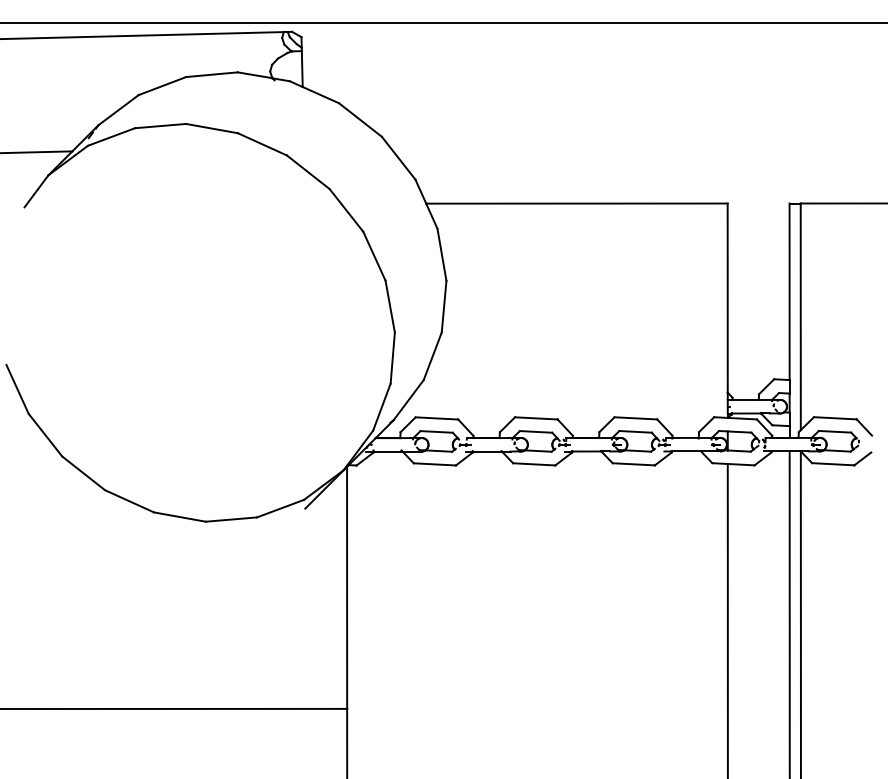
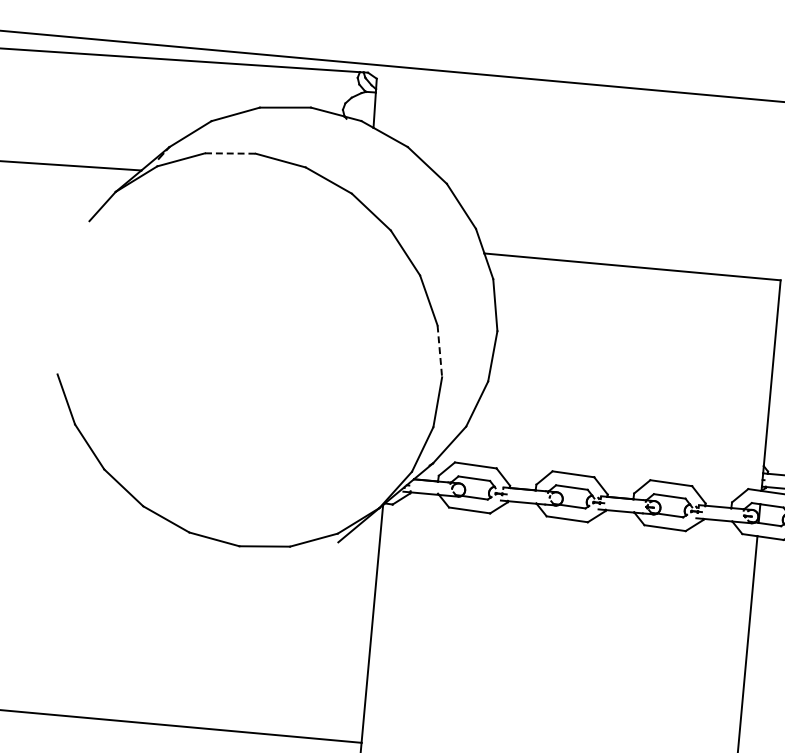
line: (160, 126) -> (230, 153), solid -> dashed
line: (390, 307) -> (440, 352), solid -> dashed

